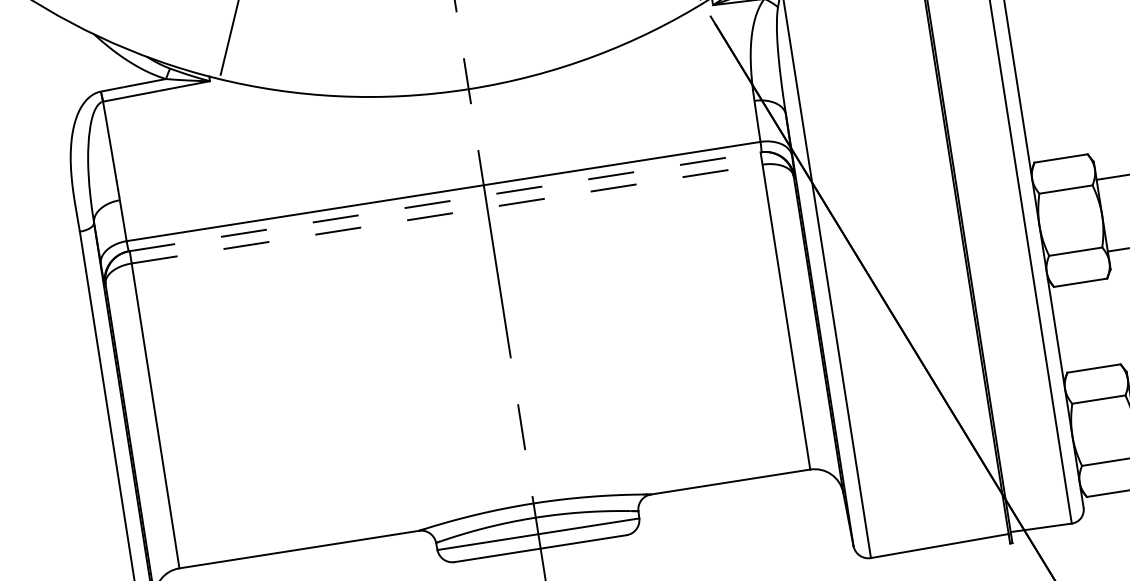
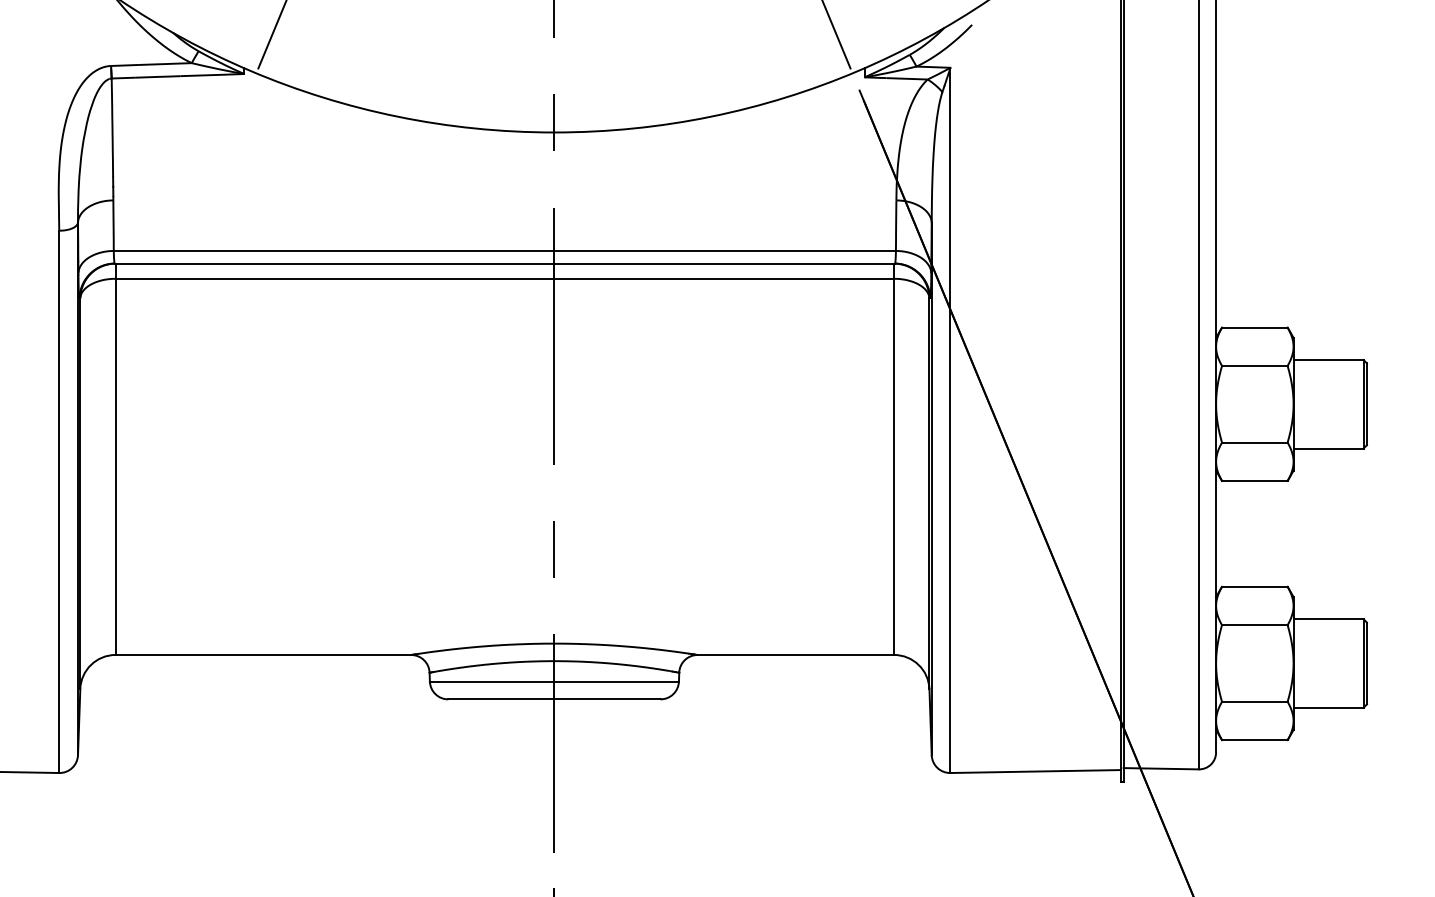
line: (444, 201) -> (504, 263), dashed -> solid
line: (447, 213) -> (505, 278), dashed -> solid

